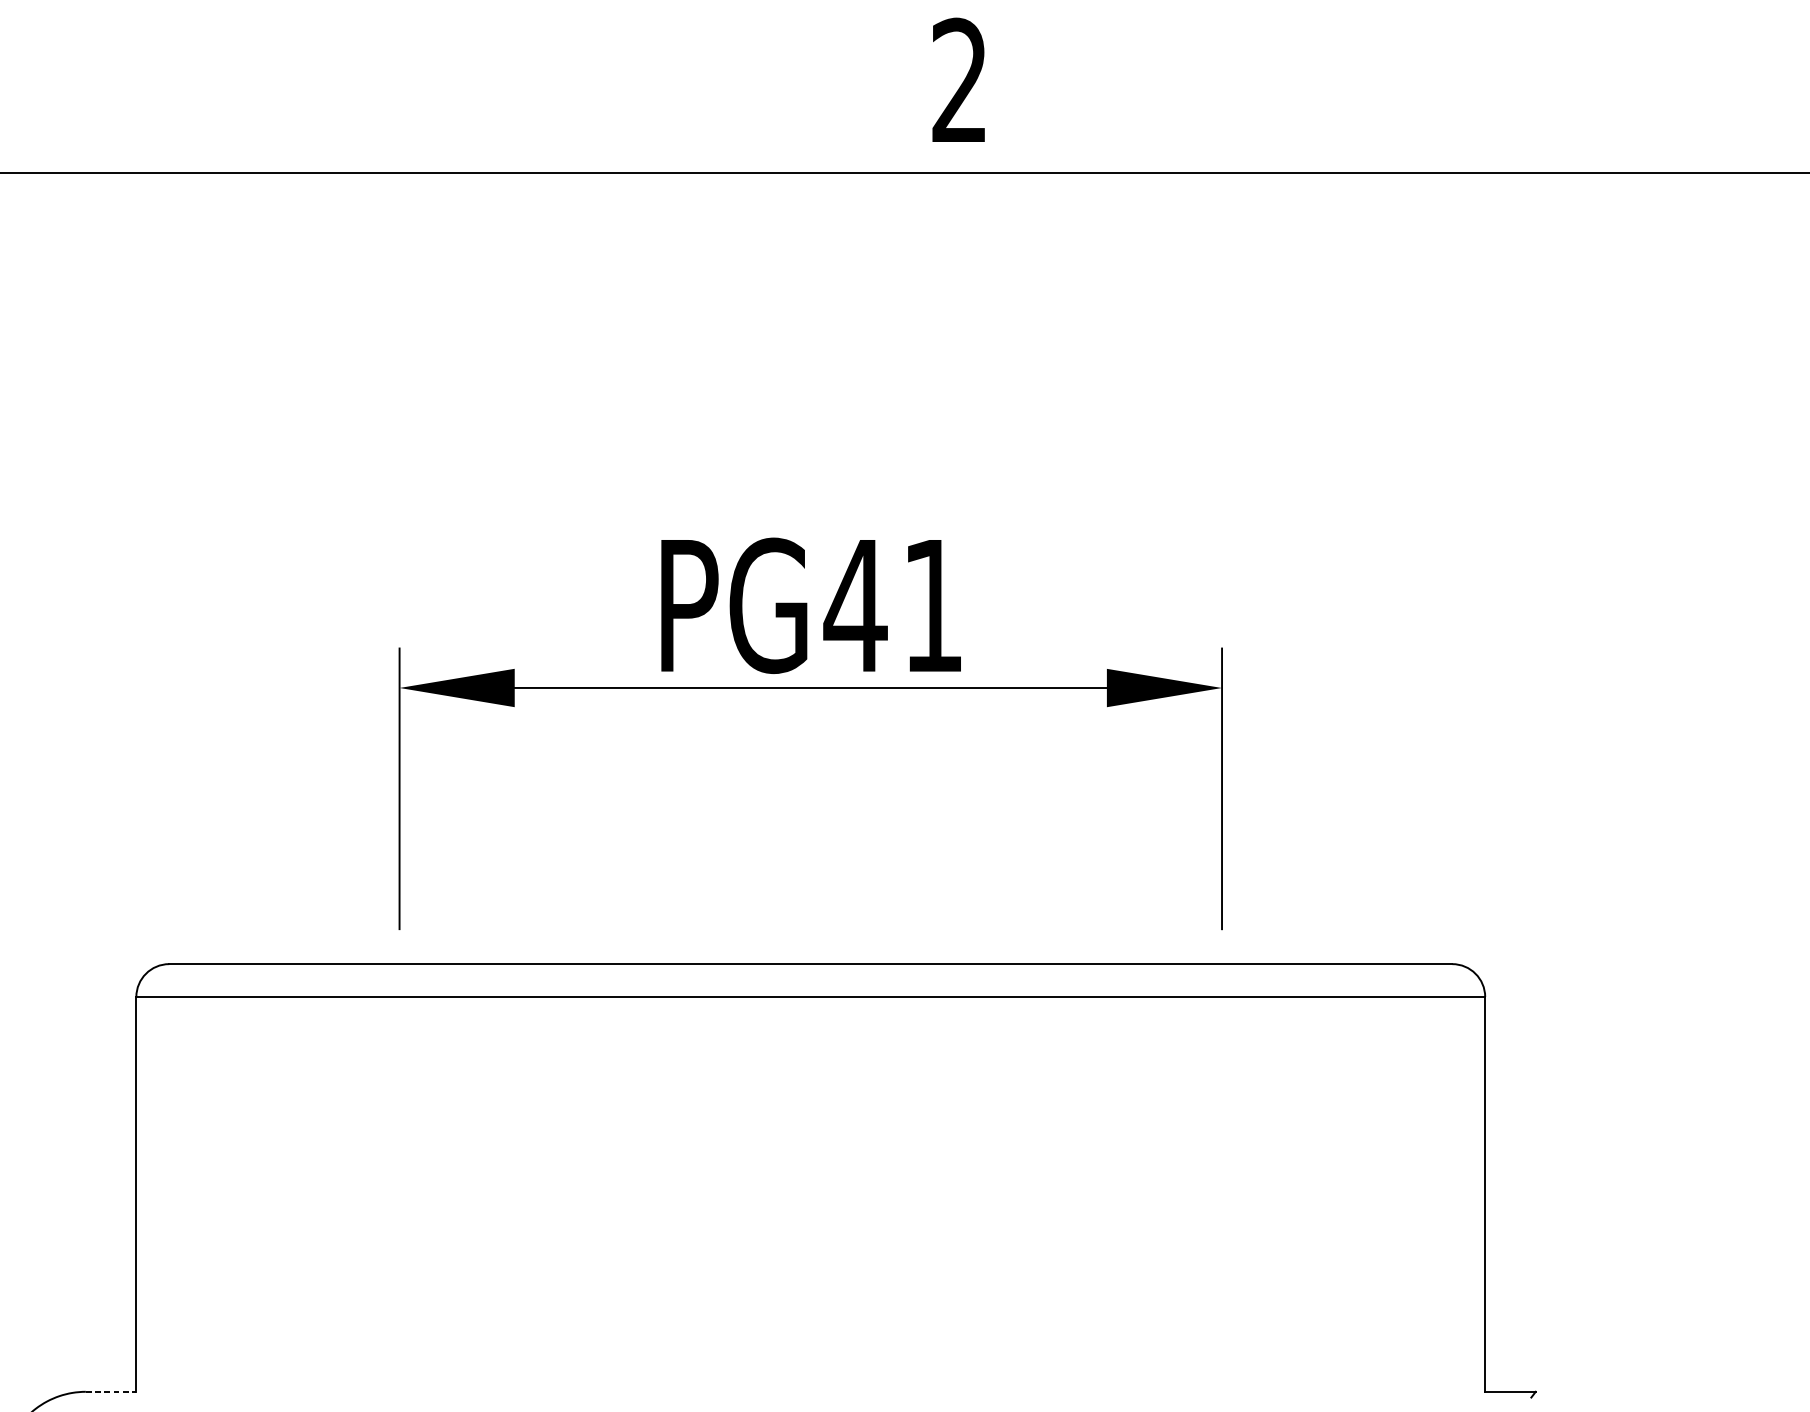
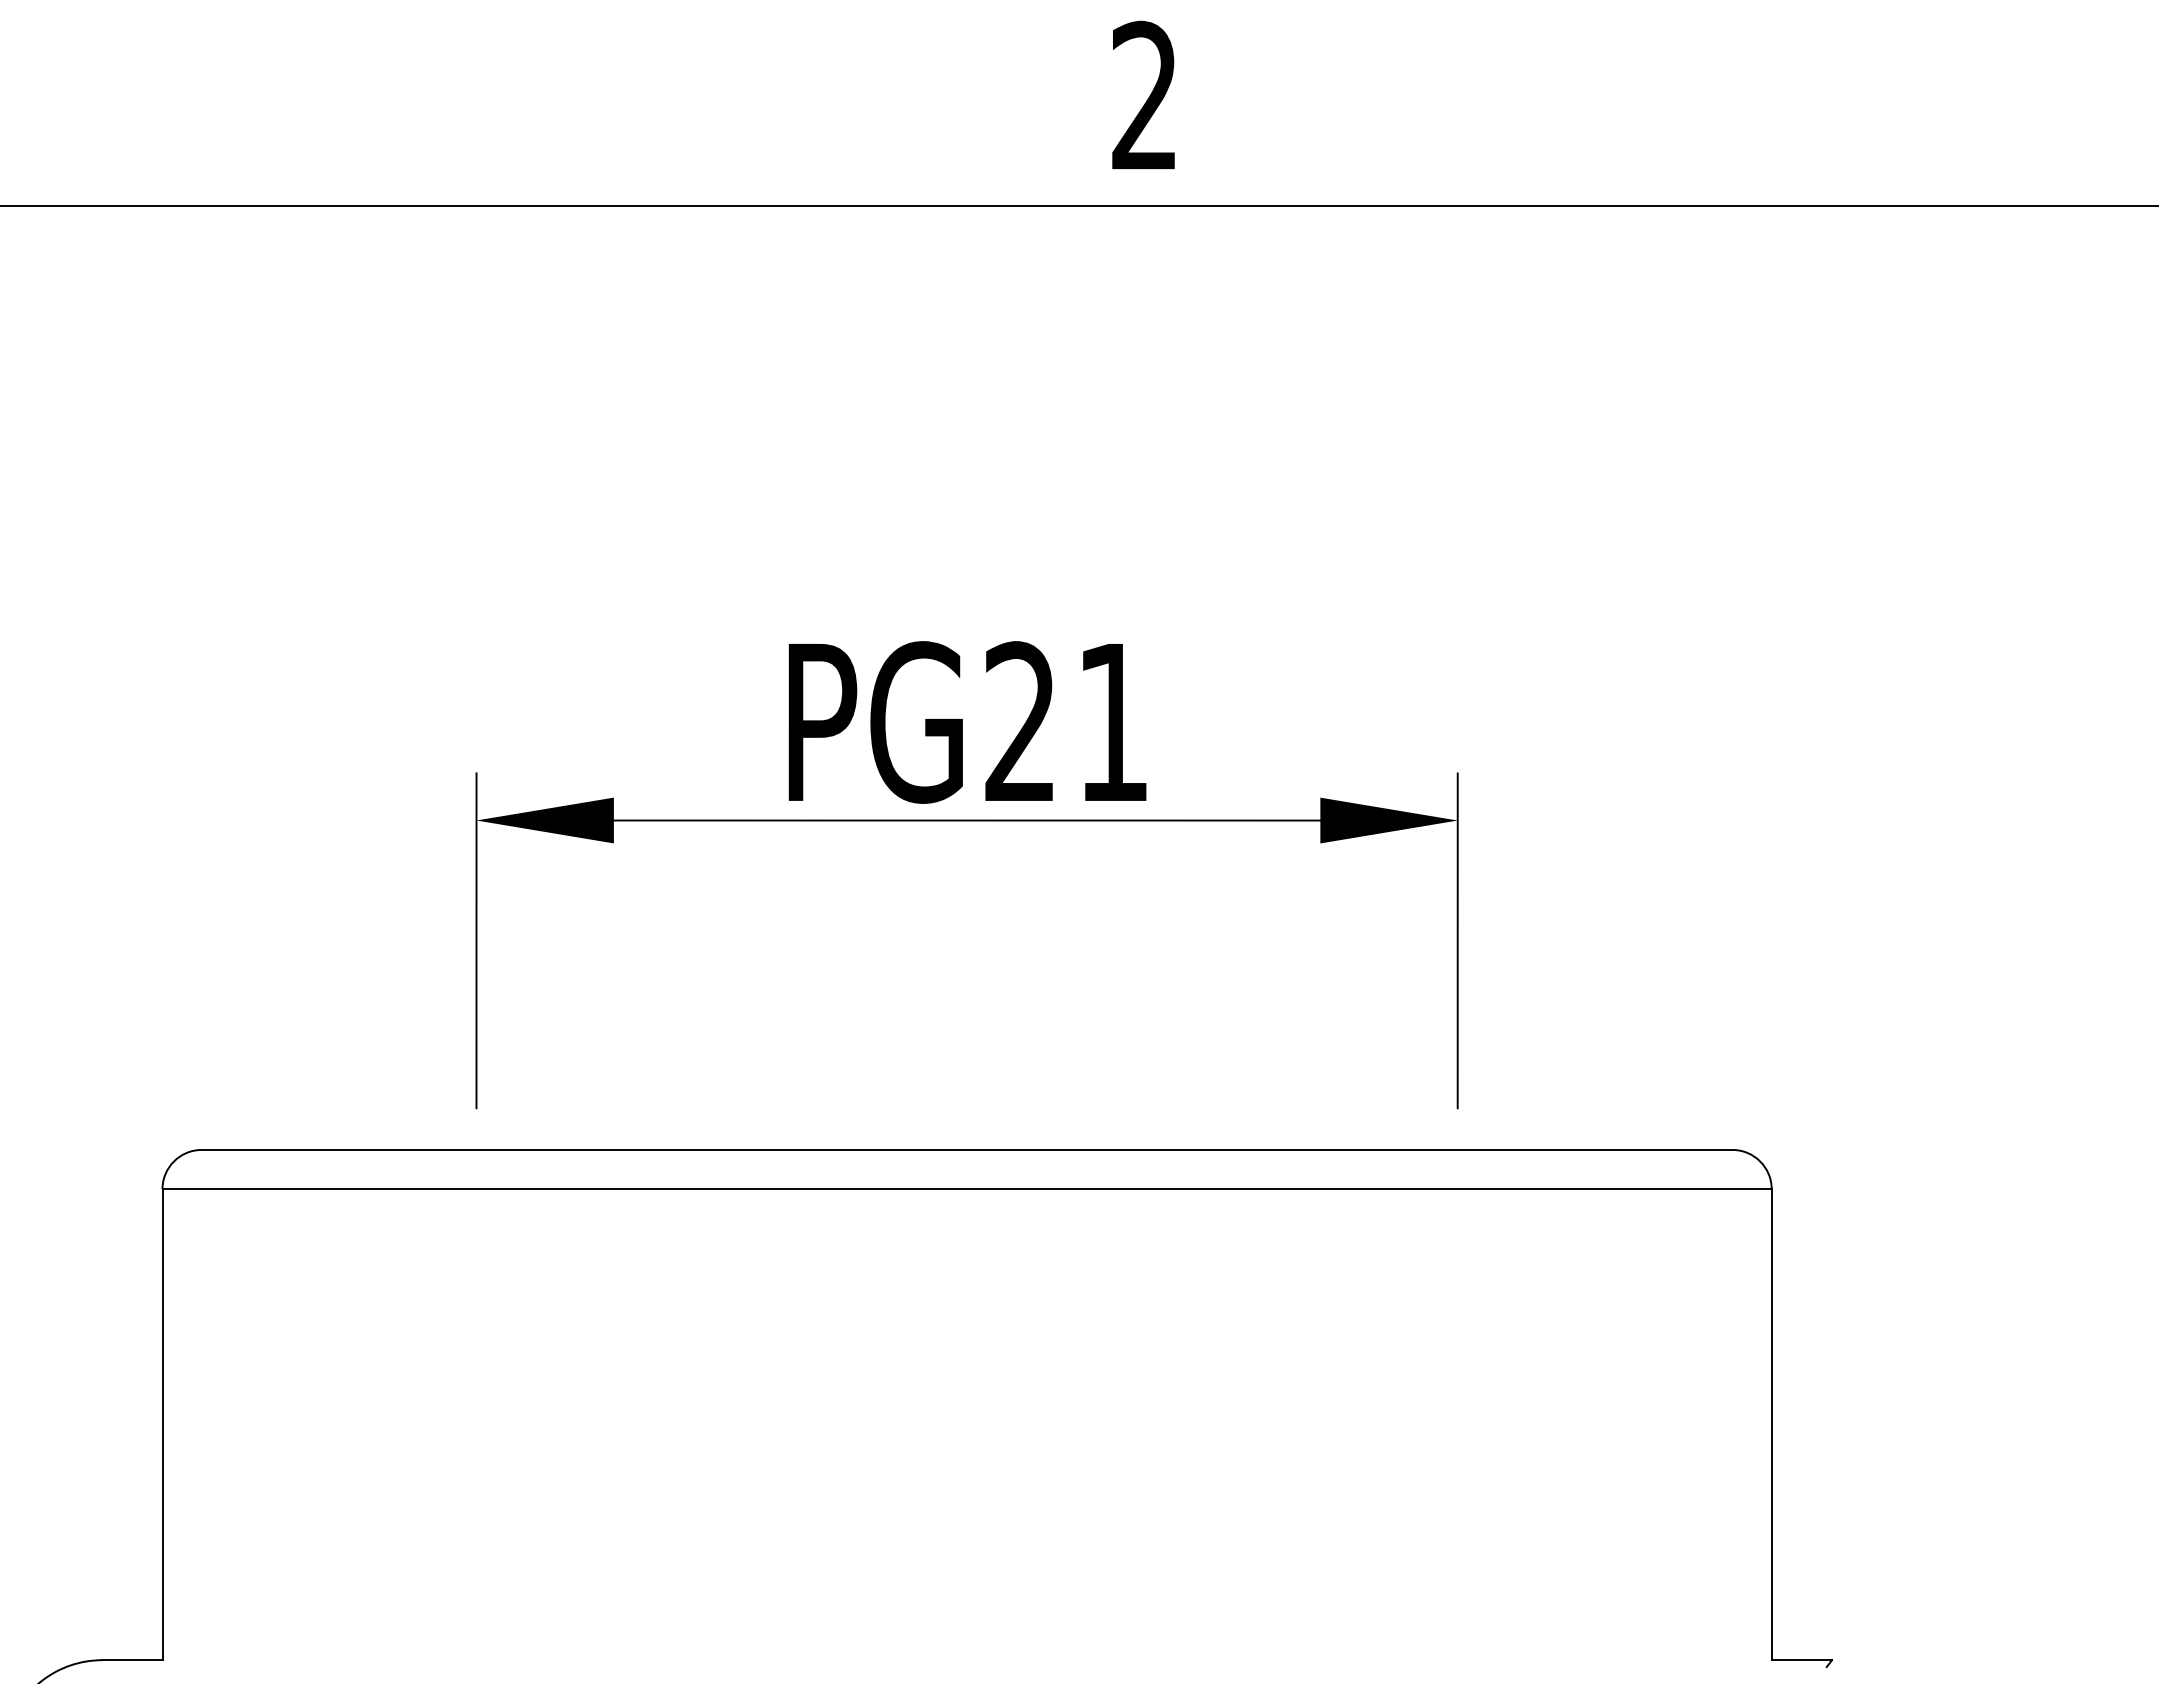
text: (855, 604) -> (1020, 720), PG41 -> PG21
line: (111, 1392) -> (132, 1660), dashed -> solid

